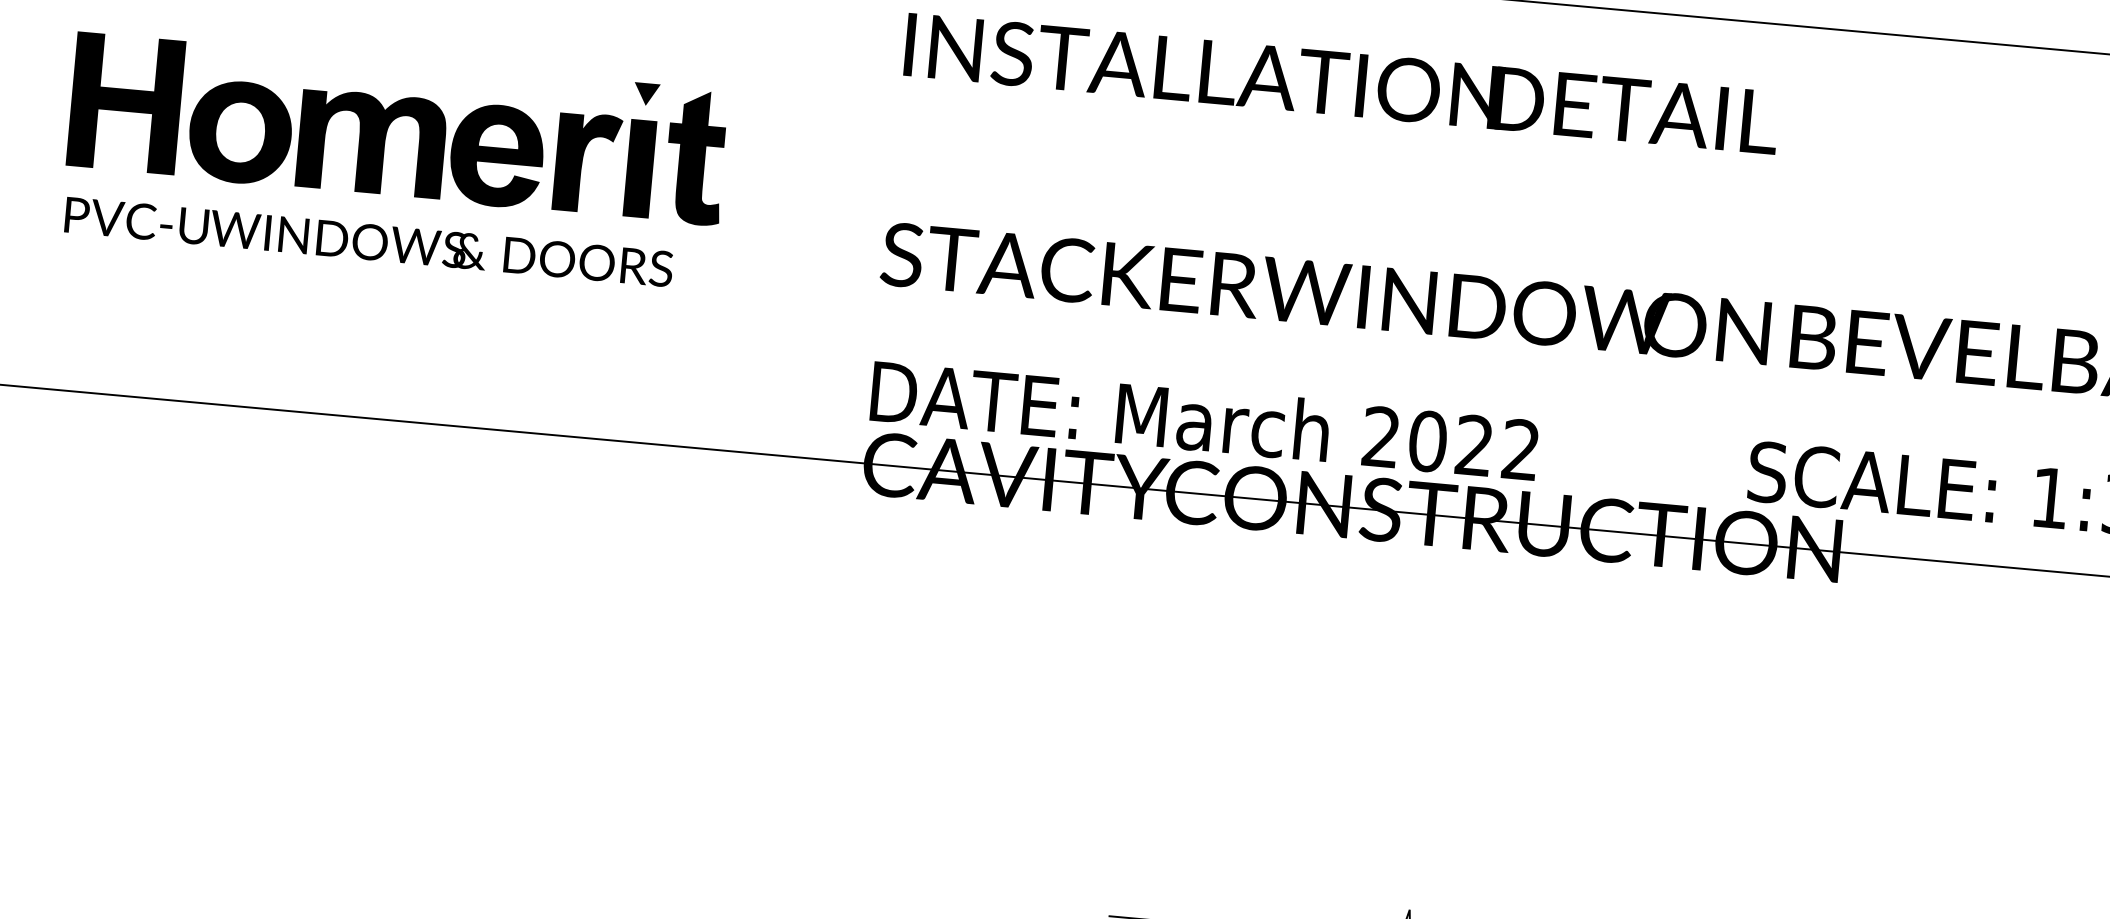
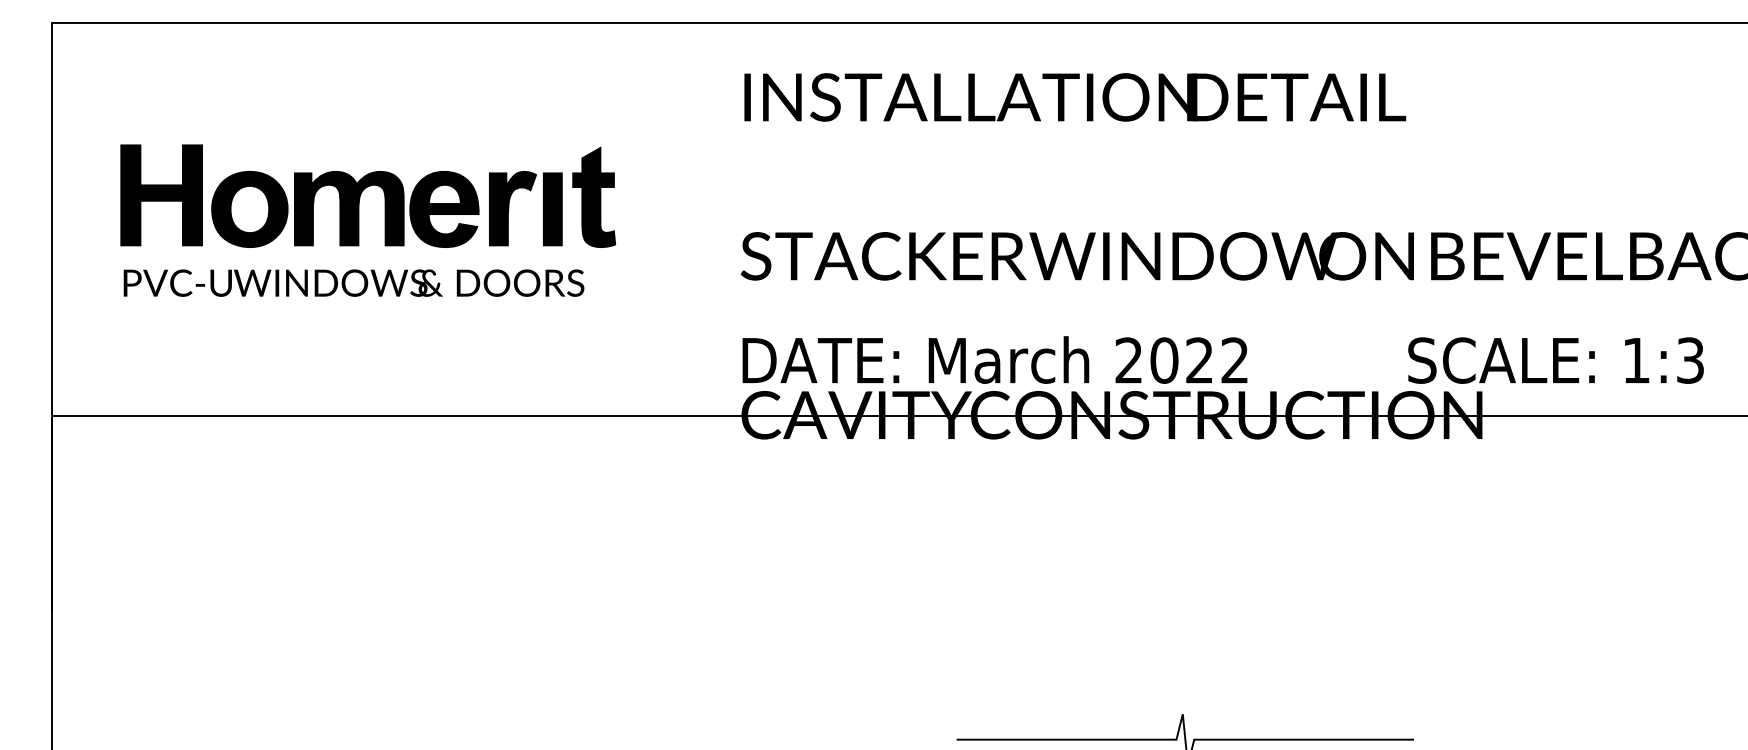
fill: (646, 93) -> (552, 152), removed

